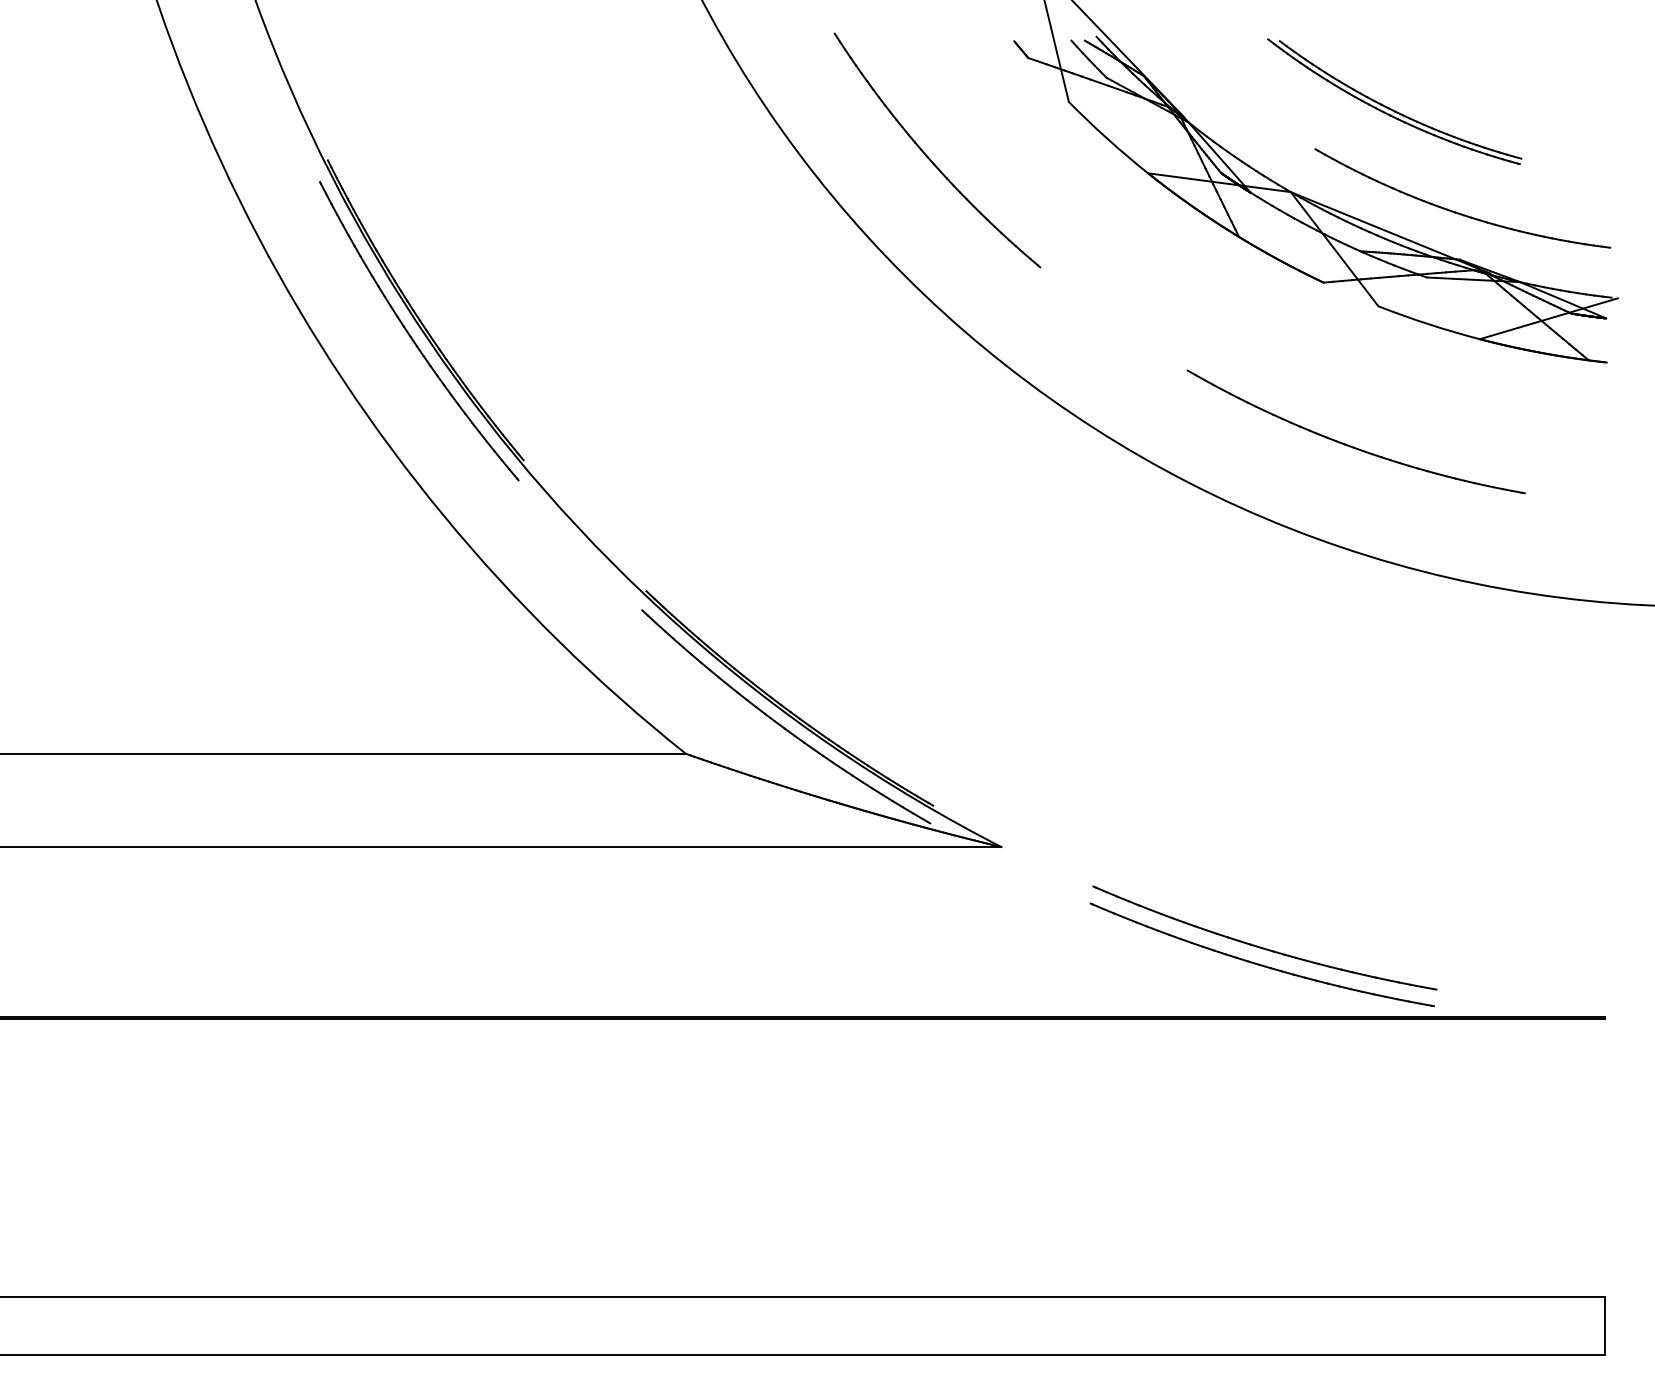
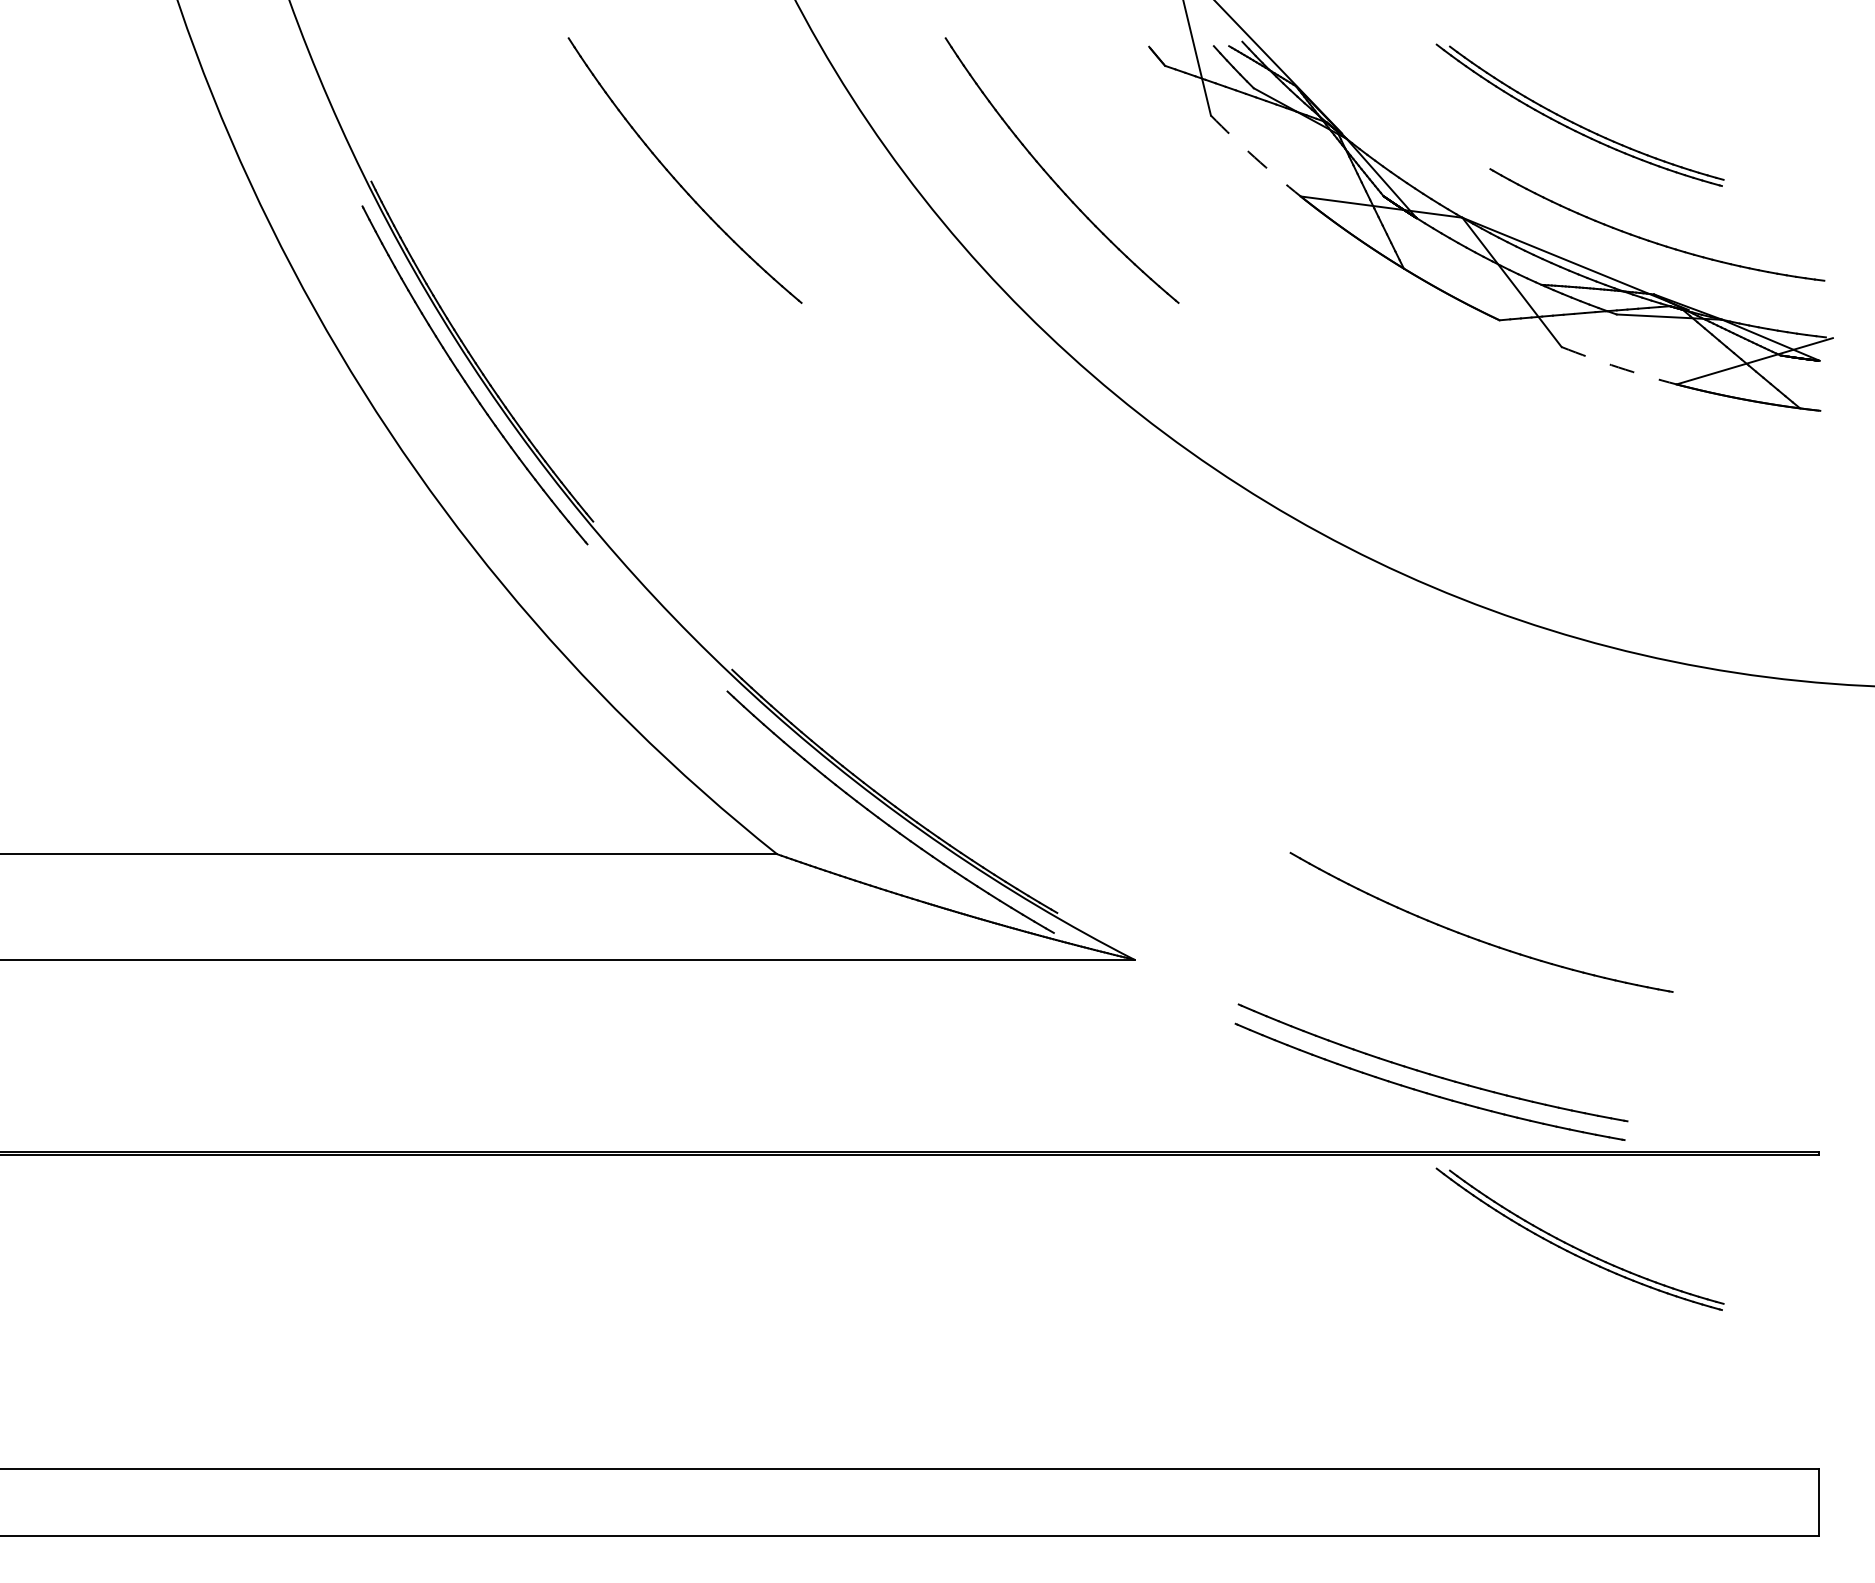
arc: (1107, 138) -> (1254, 157), solid -> dashed
part: (596, 157) -> (675, 178), added
arc: (1428, 324) -> (1618, 367), solid -> dashed
part: (1349, 445) -> (1474, 937), moved
part: (1390, 1100) -> (1575, 1246), added

